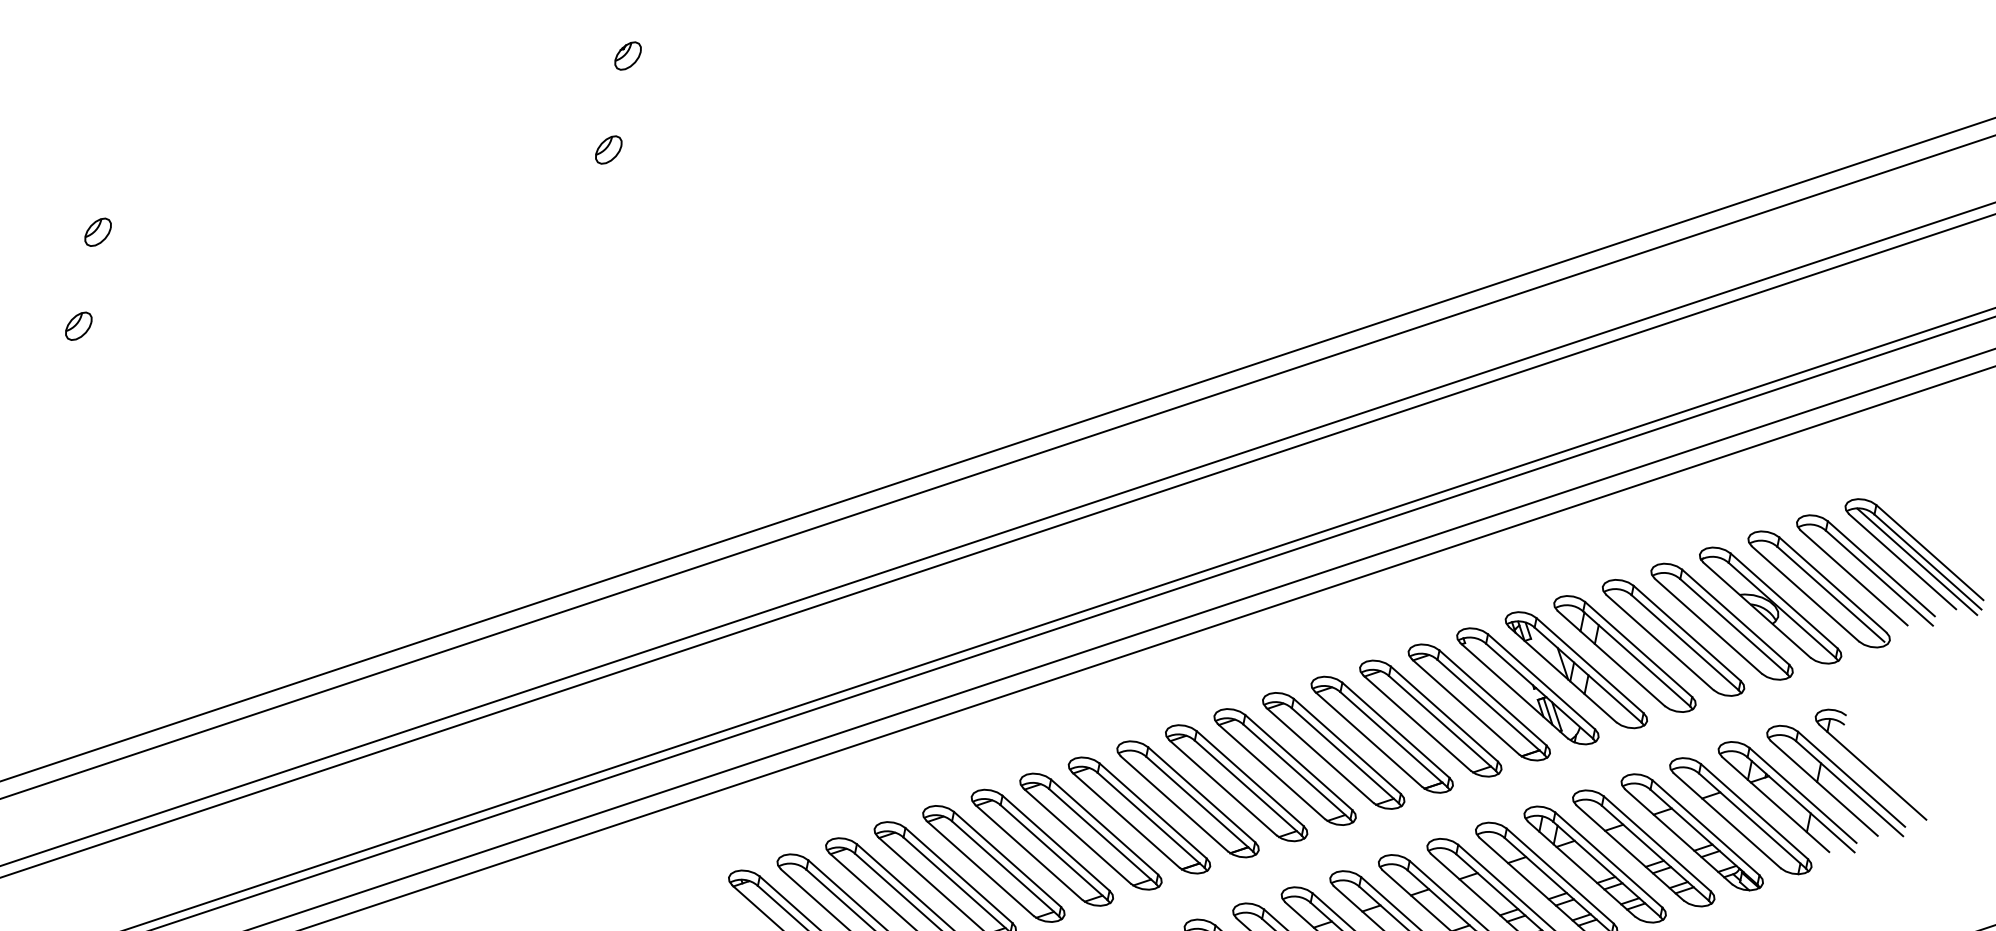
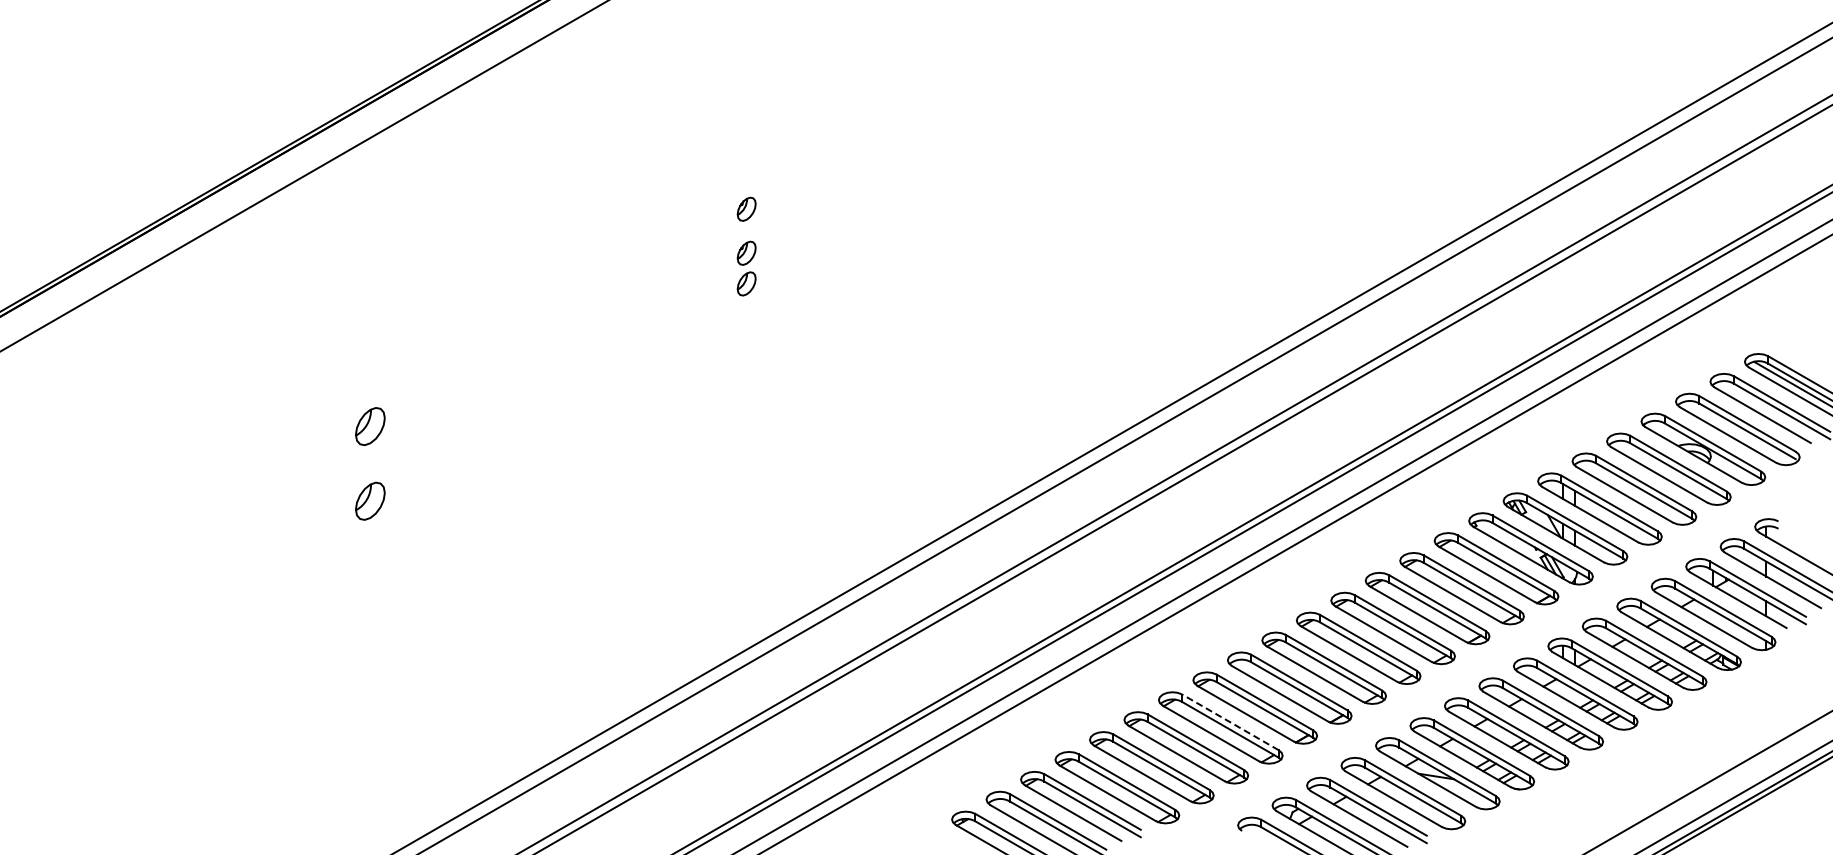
part: (616, 110) -> (746, 252), added
part: (98, 232) -> (370, 426), size x1.6
part: (79, 325) -> (370, 500), size x1.6
line: (1104, 827) -> (1230, 722), solid -> dashed

